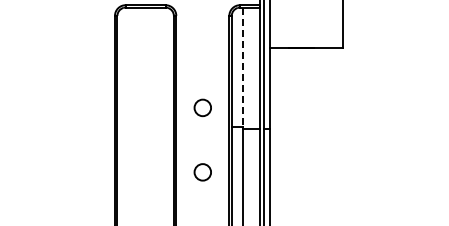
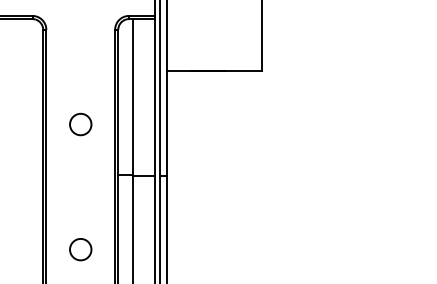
line: (243, 67) -> (133, 96), dashed -> solid
circle: (202, 107) -> (80, 123), moved
circle: (202, 172) -> (80, 249), moved

